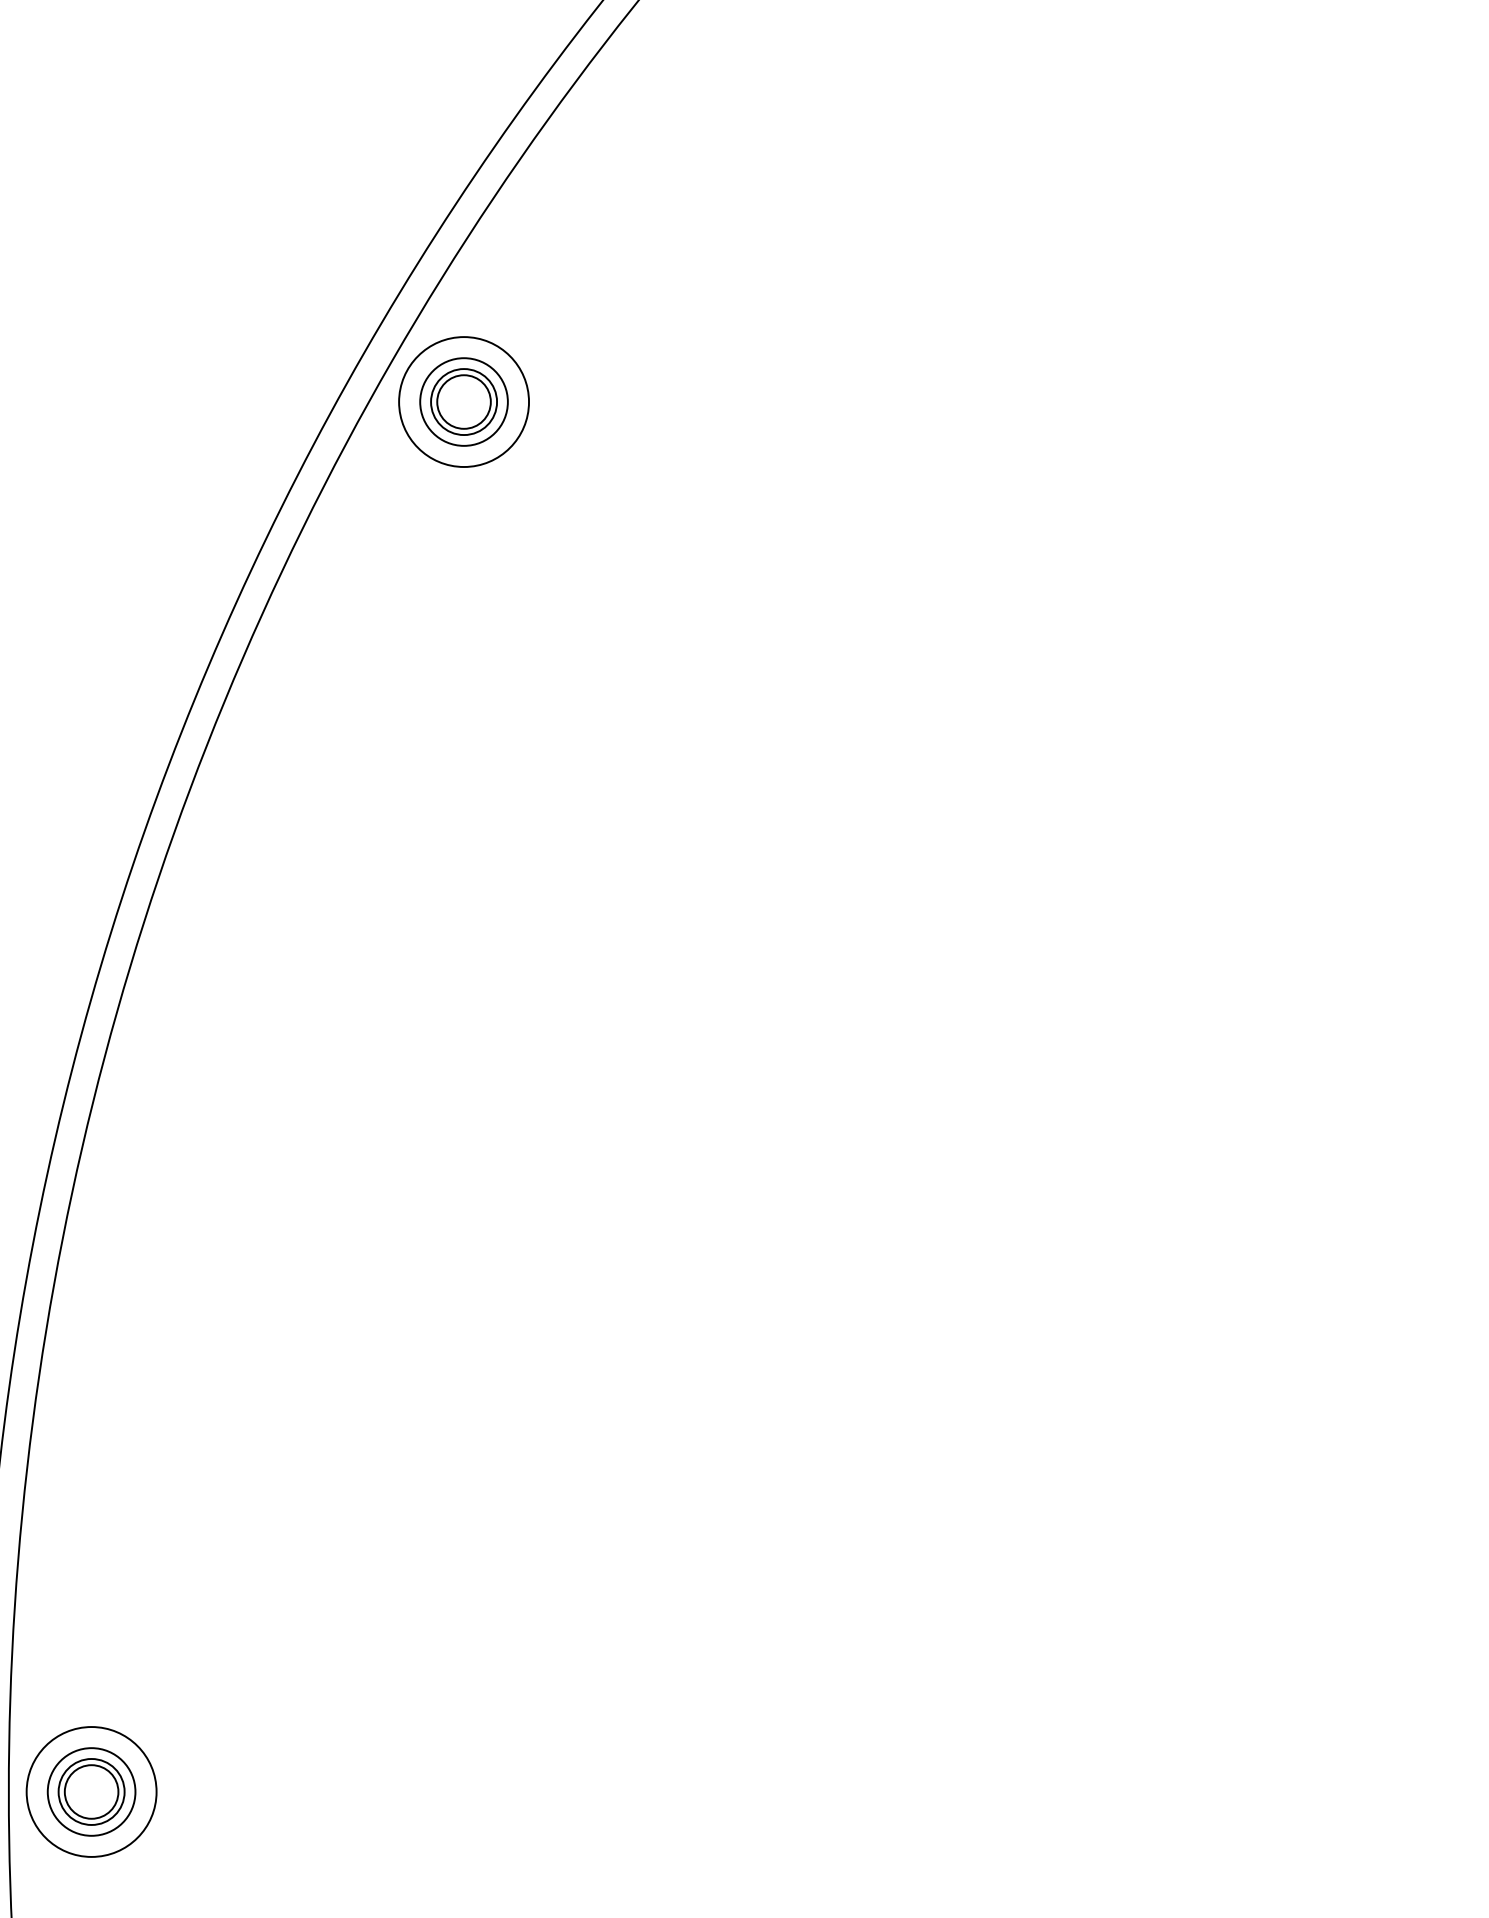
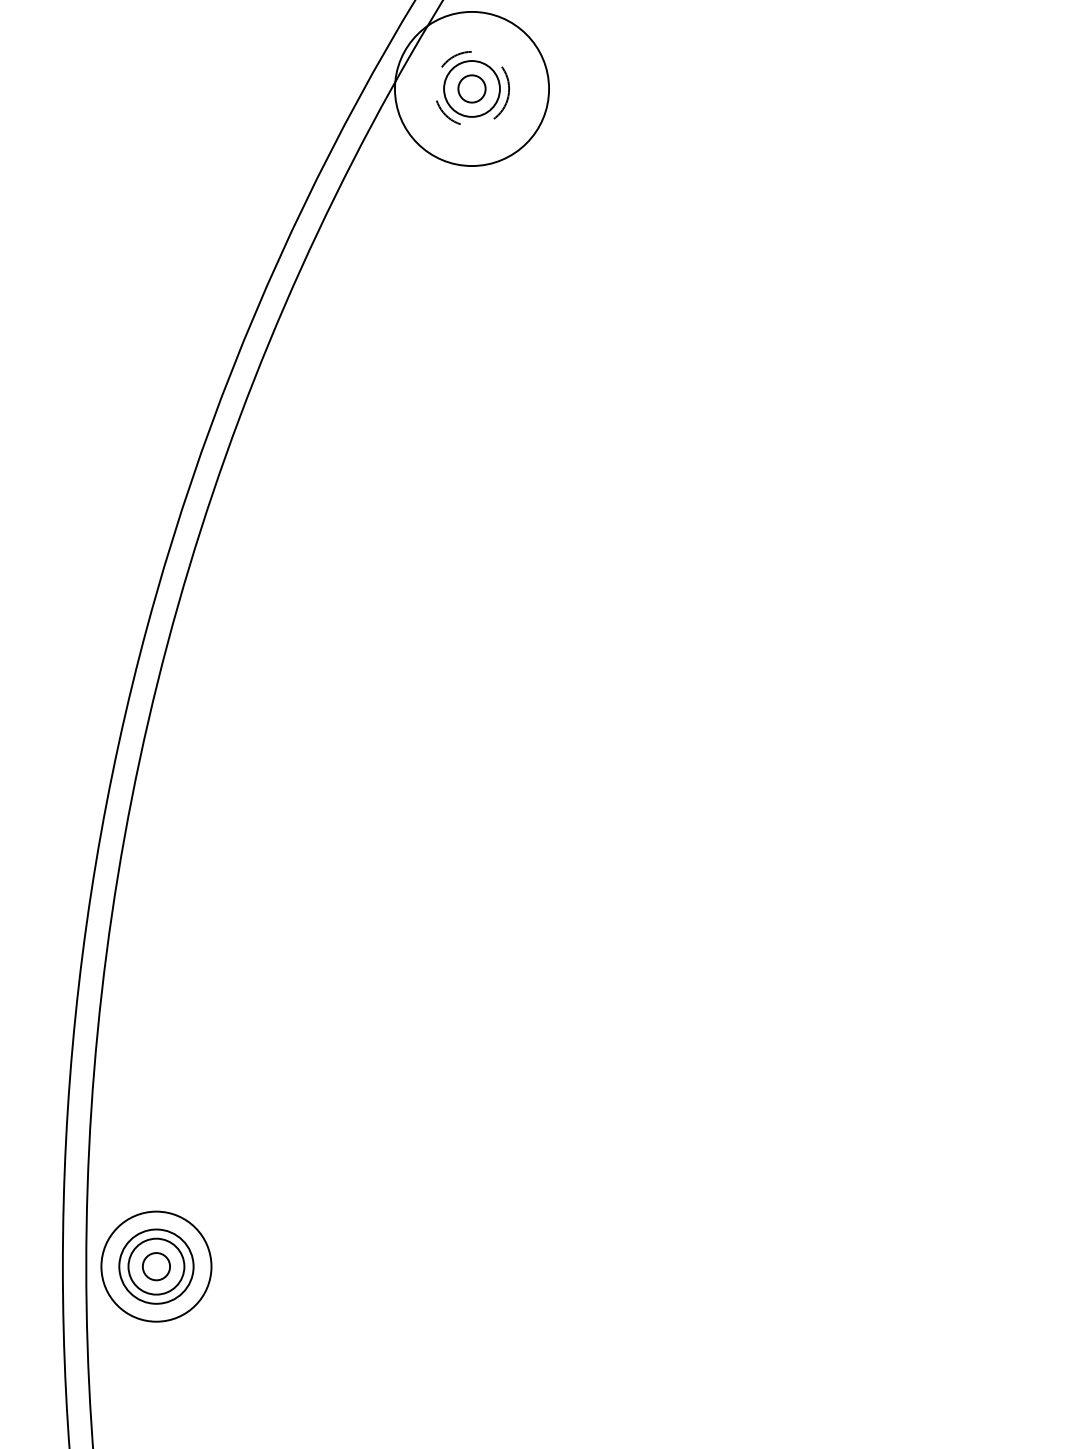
circle: (463, 401) -> (471, 88), size x0.6
circle: (463, 401) -> (471, 88), solid -> dashed
circle: (464, 402) -> (472, 89), size x1.4
circle: (91, 1791) -> (156, 1266), size x0.6

